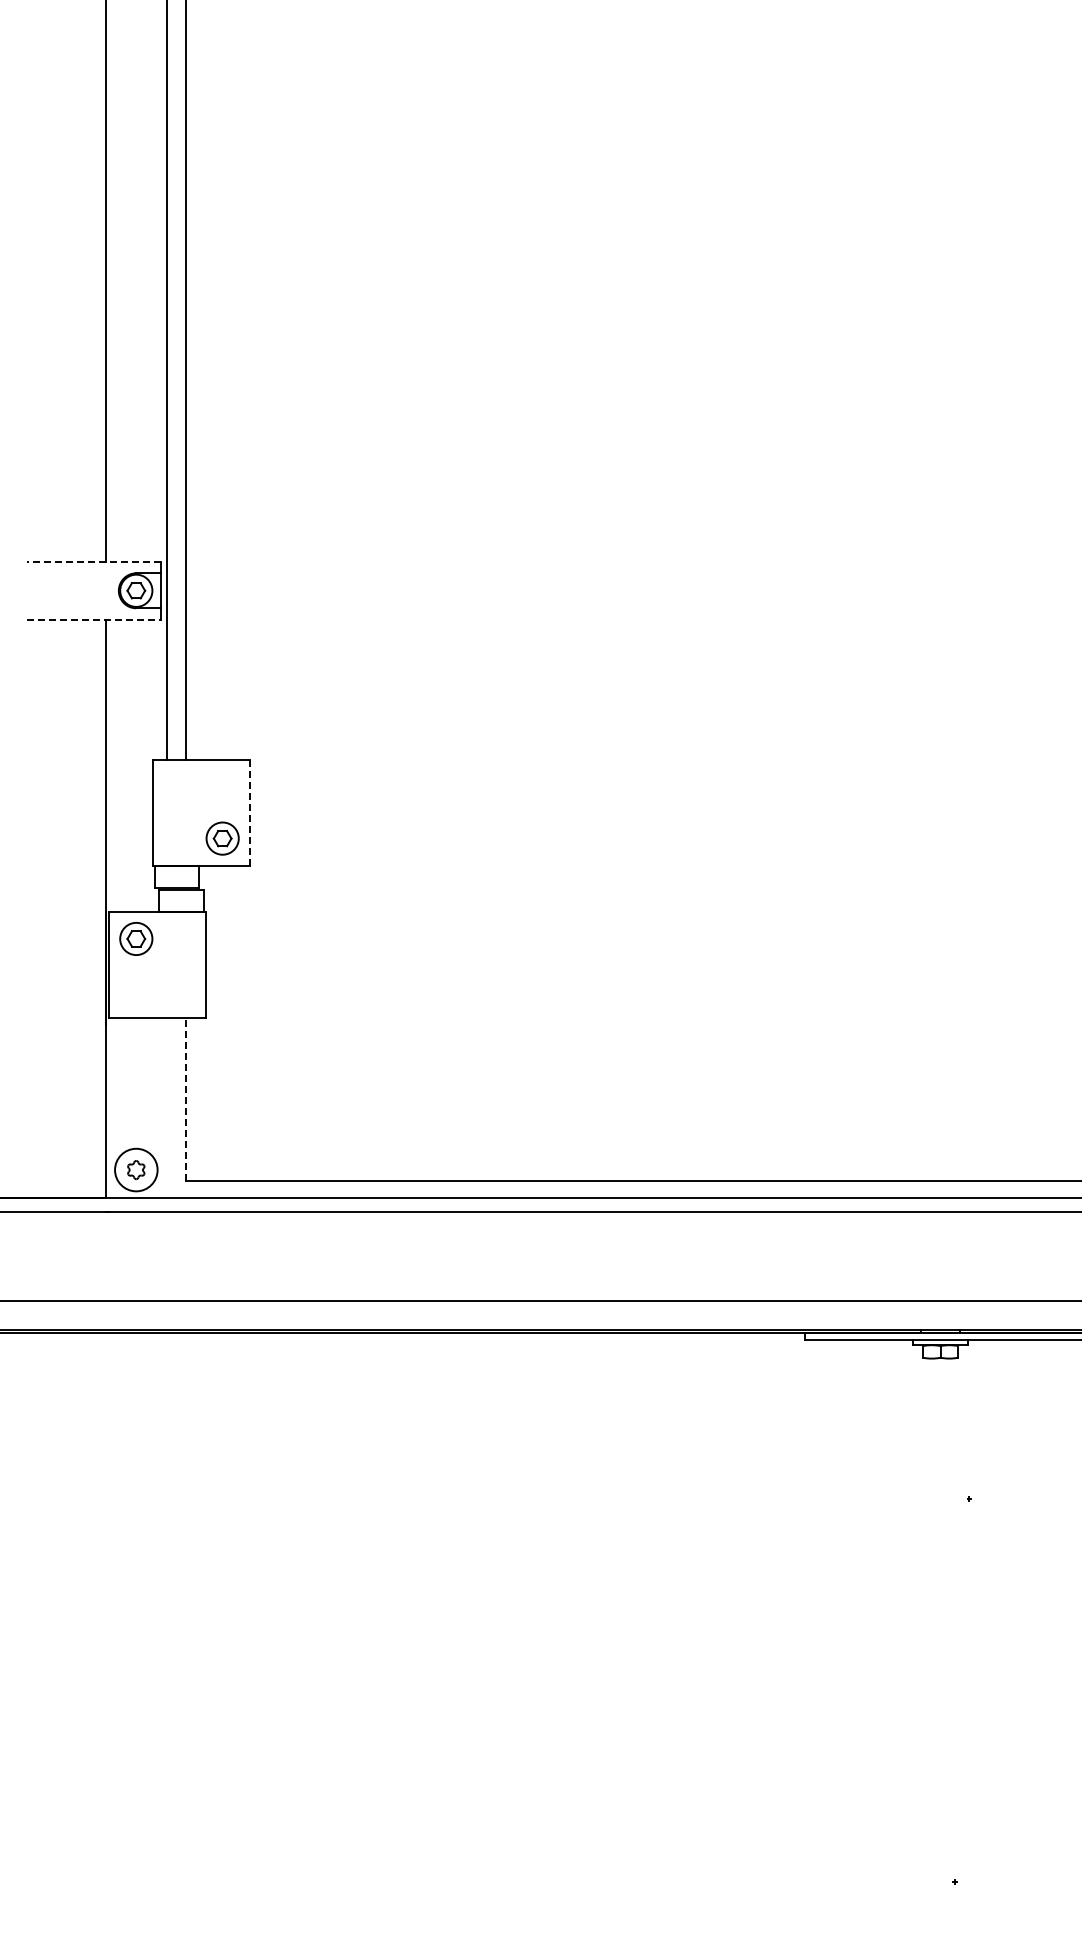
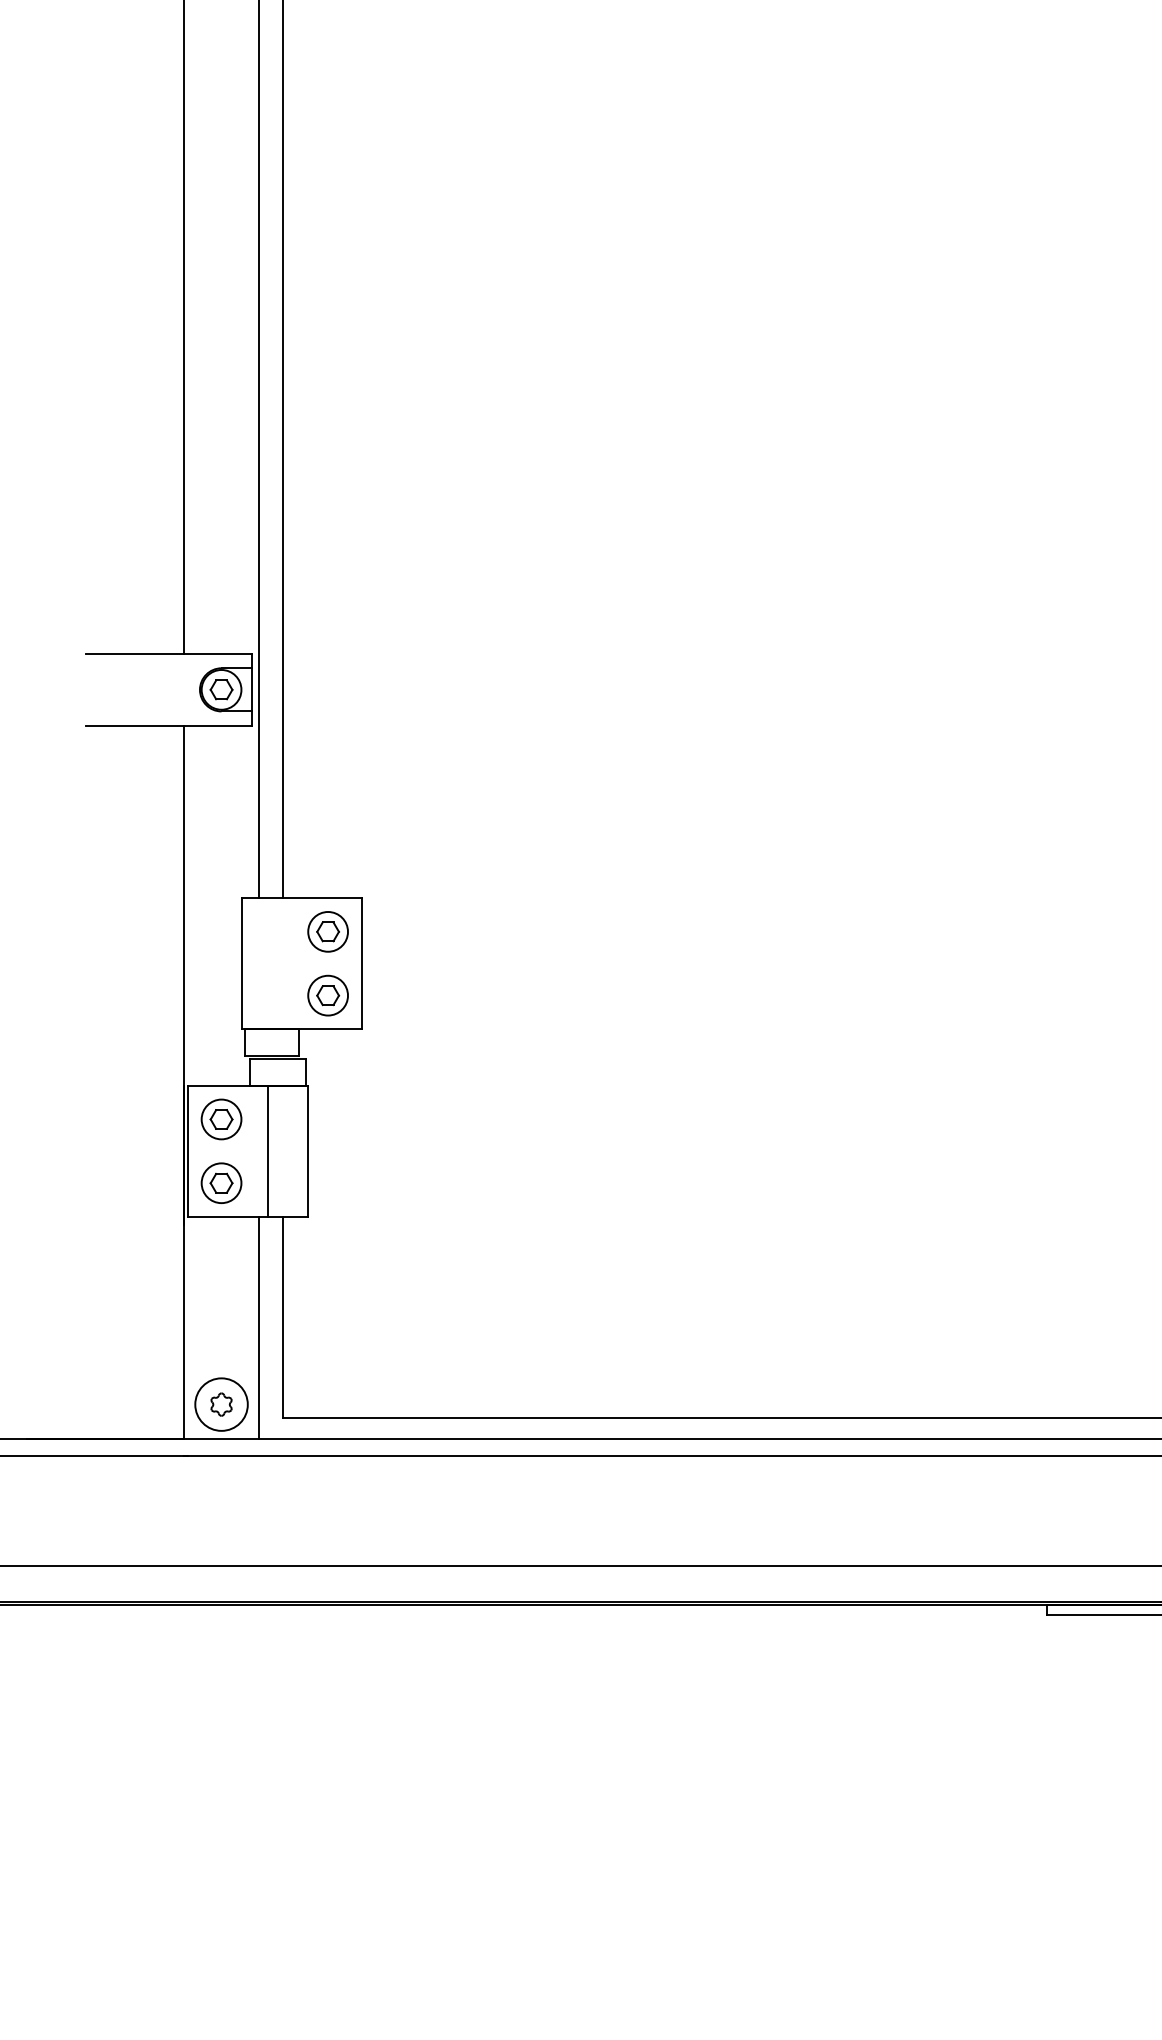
line: (93, 561) -> (168, 653), dashed -> solid
line: (93, 619) -> (168, 725), dashed -> solid
part: (222, 786) -> (327, 931), added
line: (250, 812) -> (362, 963), dashed -> solid
line: (173, 964) -> (267, 1150), added
part: (136, 990) -> (221, 1183), added
line: (186, 1098) -> (283, 1316), dashed -> solid
line: (166, 1108) -> (258, 1328), added

